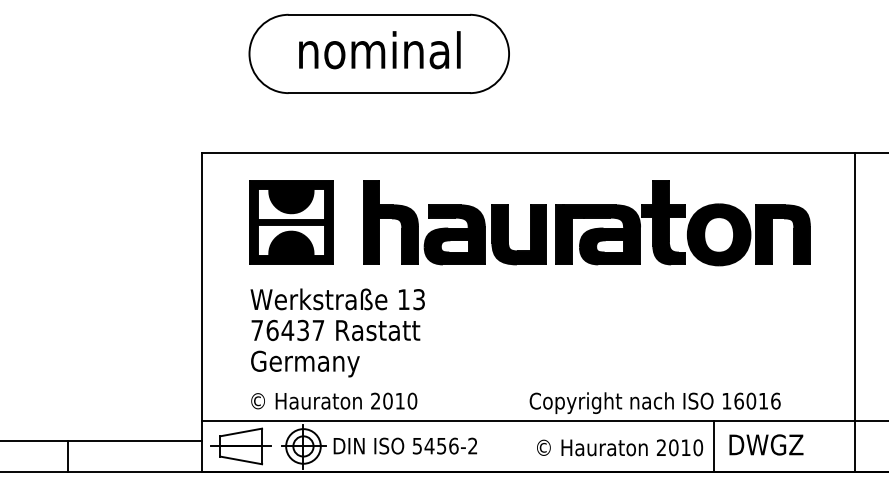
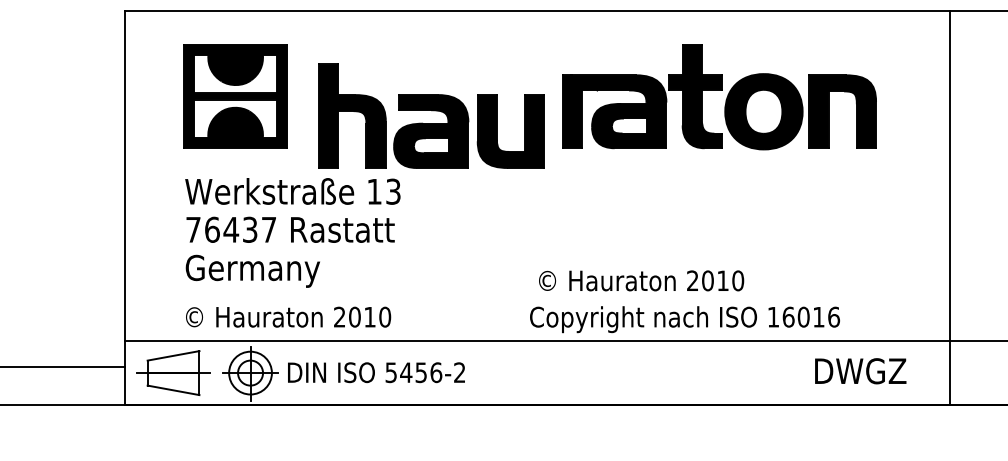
part: (454, 222) -> (430, 116), moved
line: (854, 312) -> (949, 207), moved
text: (766, 444) -> (860, 370), moved
line: (713, 446) -> (757, 373), removed
text: (620, 447) -> (642, 280), moved

